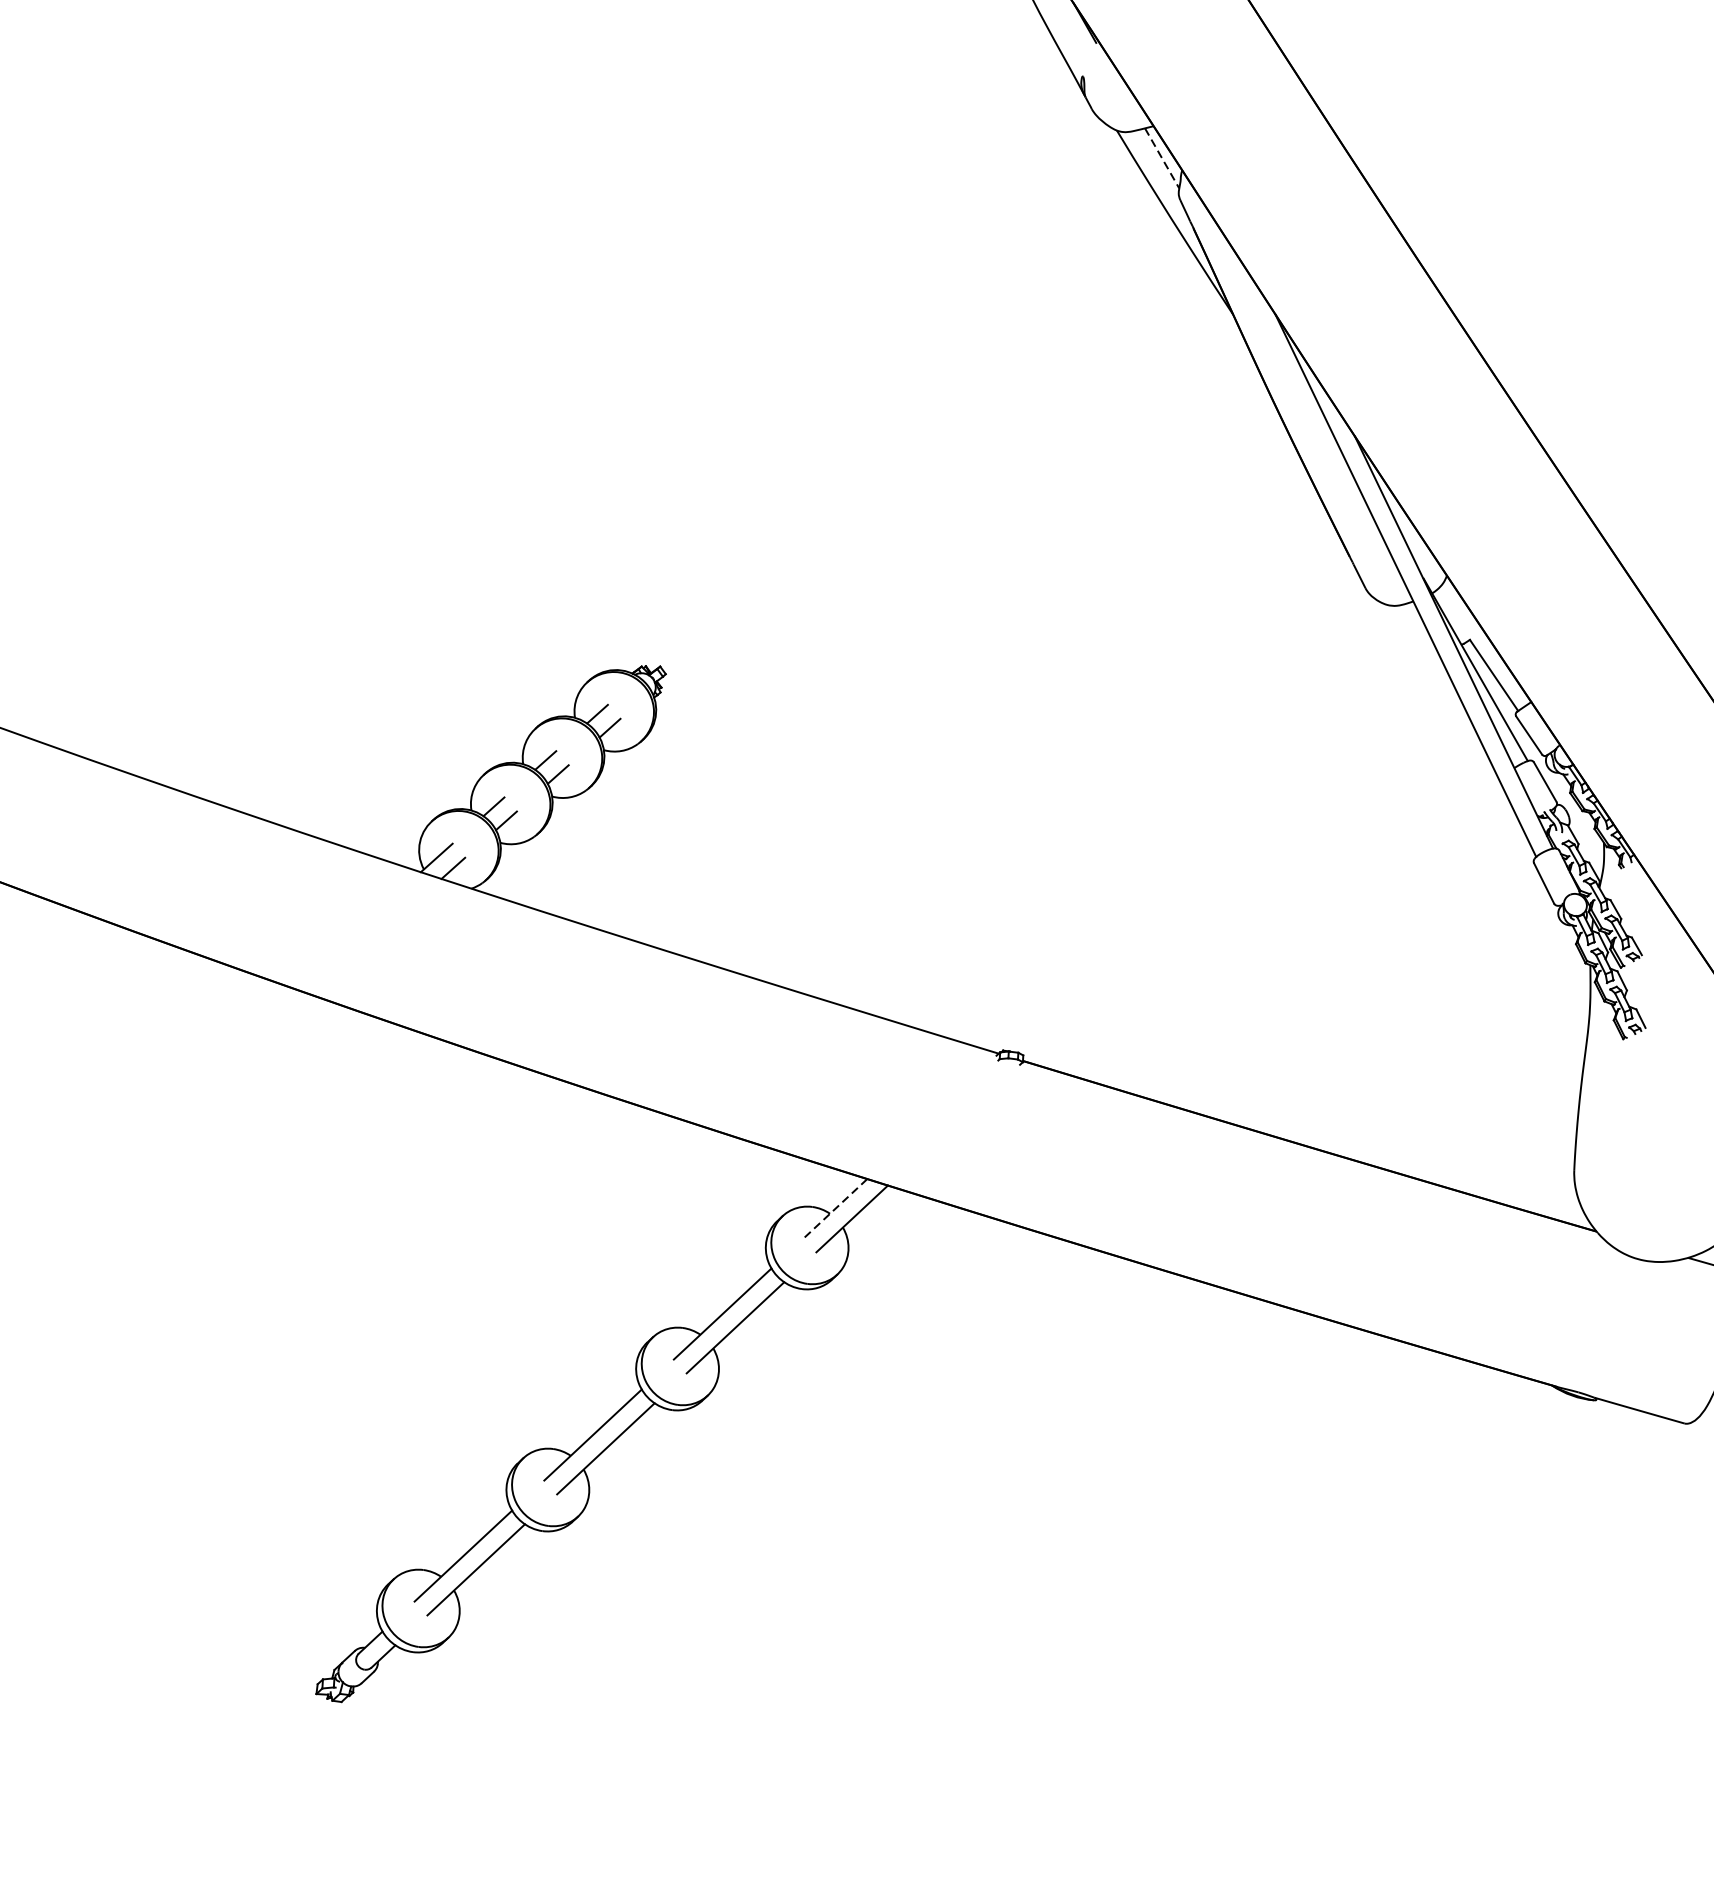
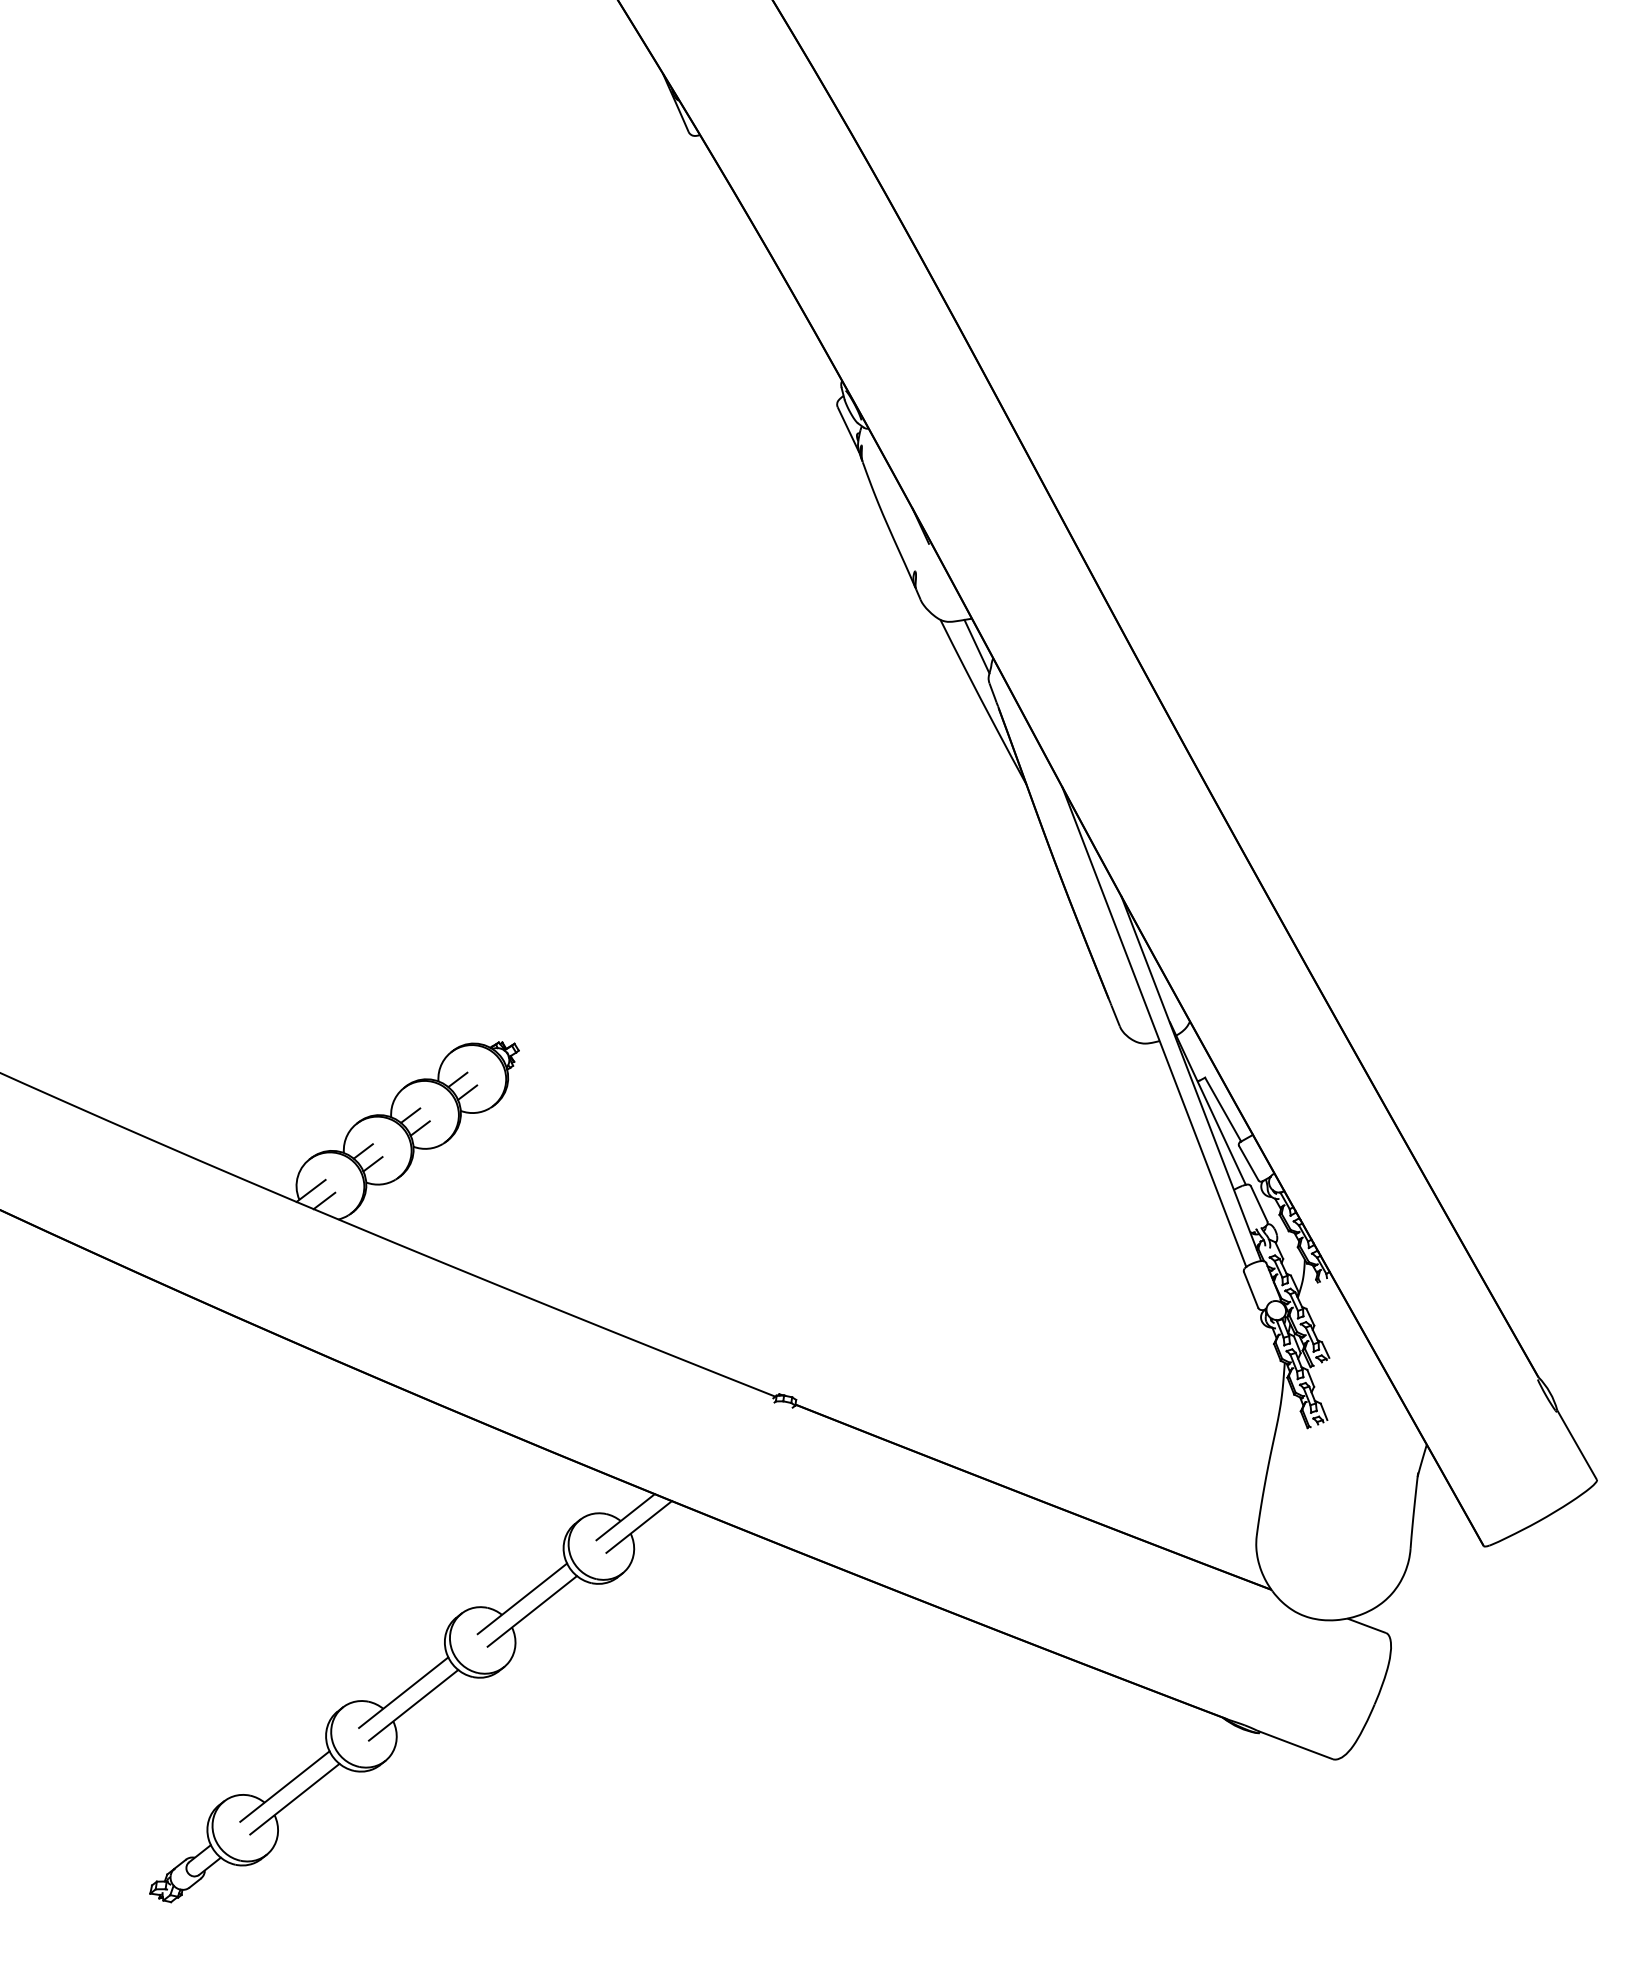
line: (1162, 159) -> (977, 647), dashed -> solid
line: (835, 1209) -> (625, 1517), dashed -> solid

